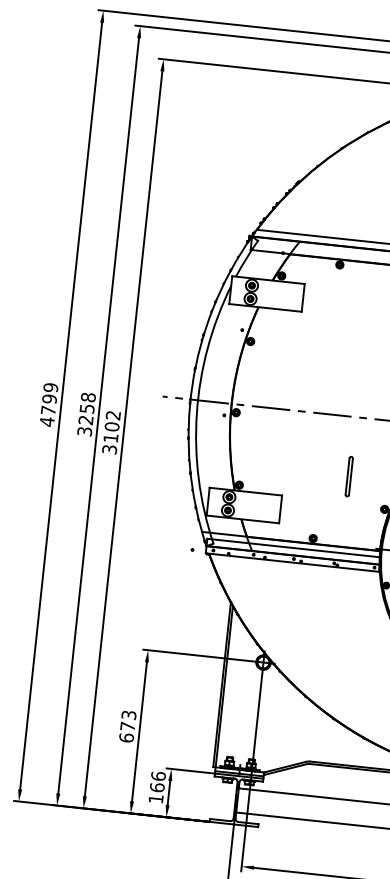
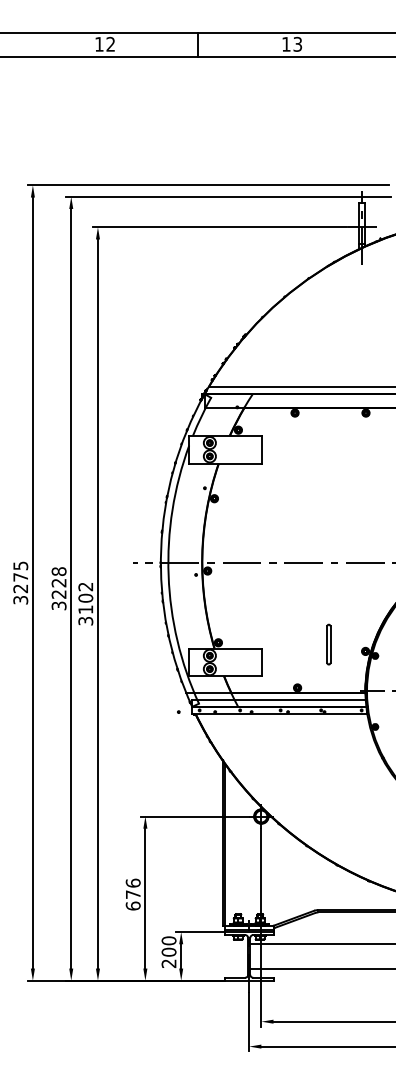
text: (48, 404) -> (20, 582), 4799 -> 3275
text: (86, 409) -> (58, 583), 3258 -> 3228
part: (348, 476) -> (328, 644), moved
text: (128, 714) -> (132, 882), 673 -> 676
text: (156, 787) -> (168, 952), 166 -> 200

